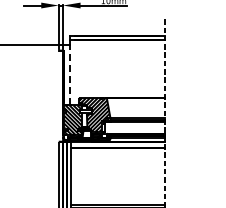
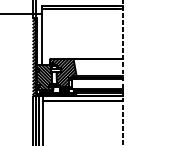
line: (69, 74) -> (41, 38), dashed -> solid
hatch: (60, 95) -> (34, 56), added

